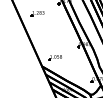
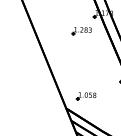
part: (37, 13) -> (81, 30), moved

